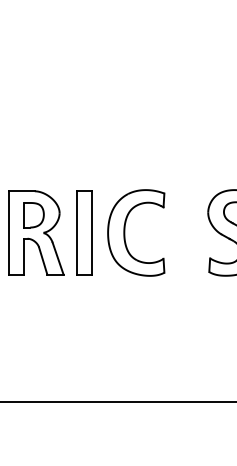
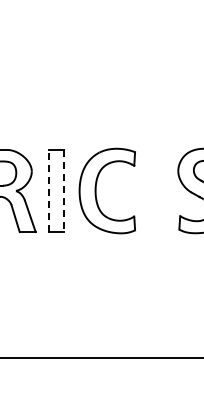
line: (77, 232) -> (49, 190), solid -> dashed
line: (92, 232) -> (64, 190), solid -> dashed

